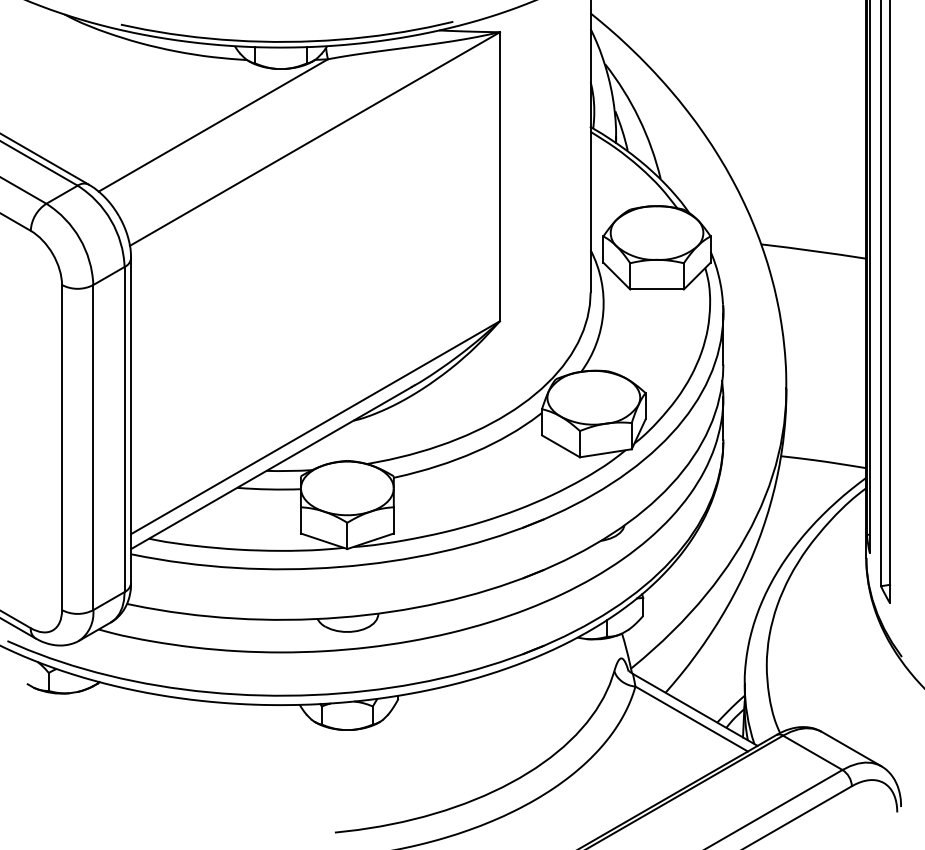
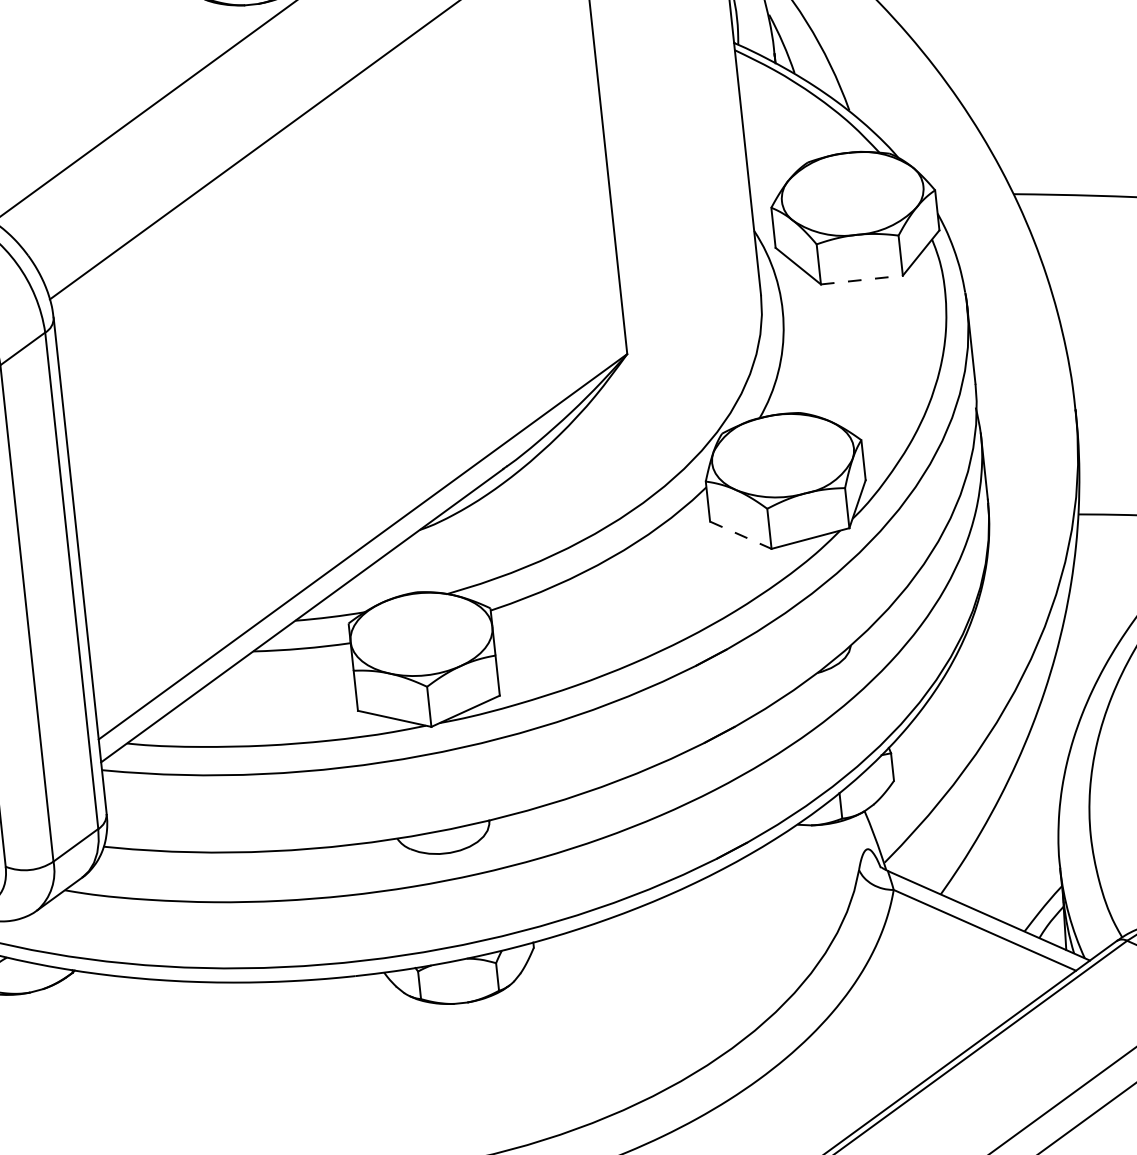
line: (657, 289) -> (862, 279), solid -> dashed
line: (560, 446) -> (740, 535), solid -> dashed

